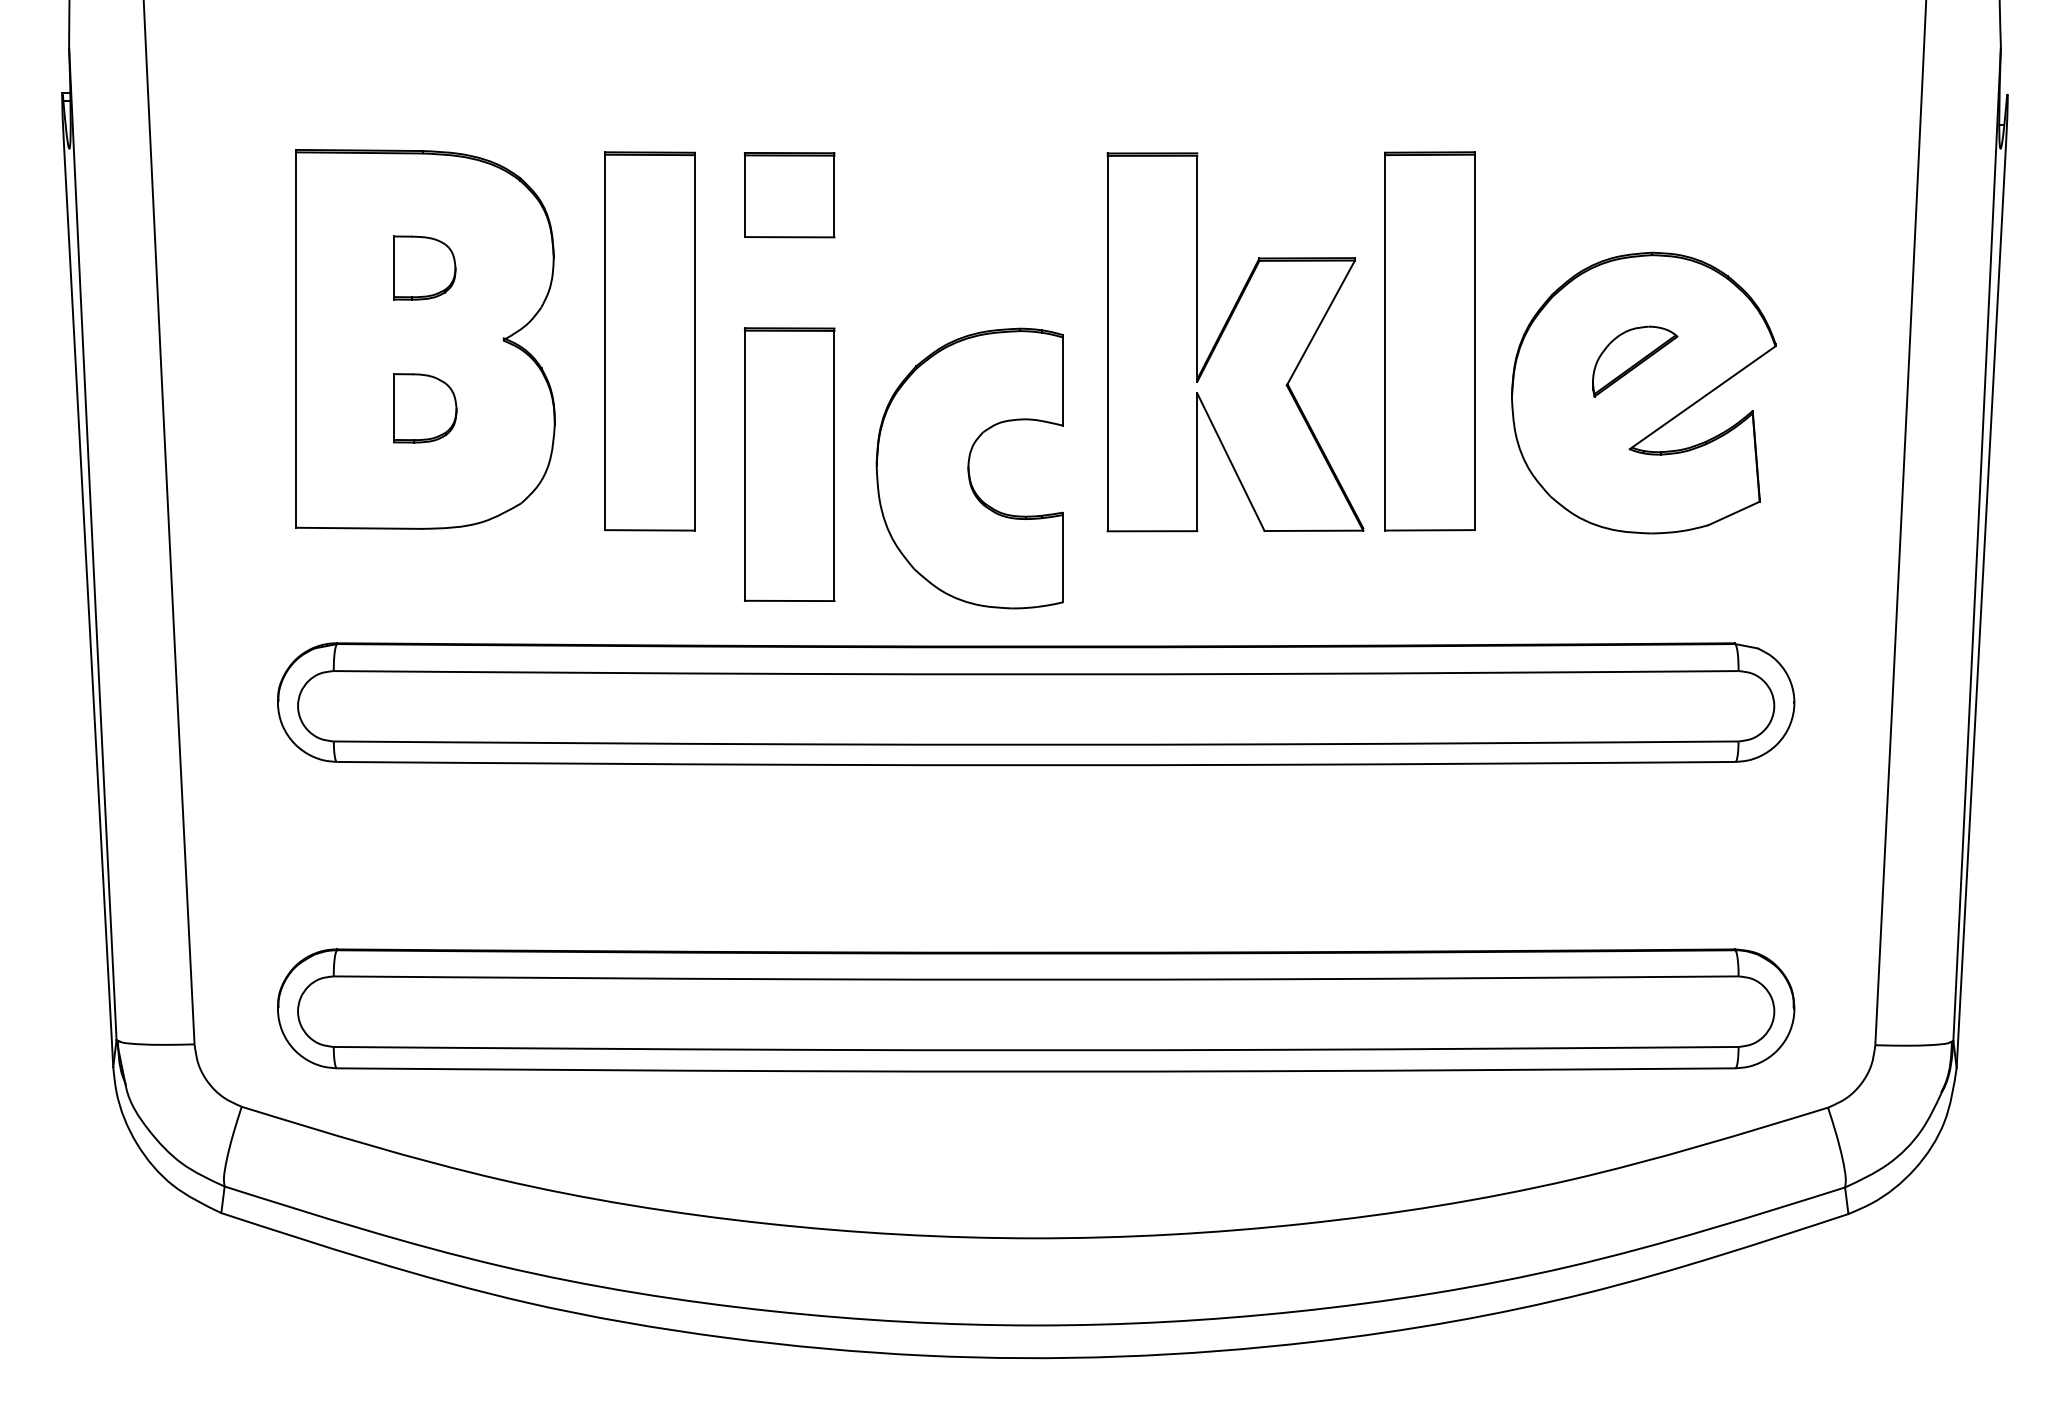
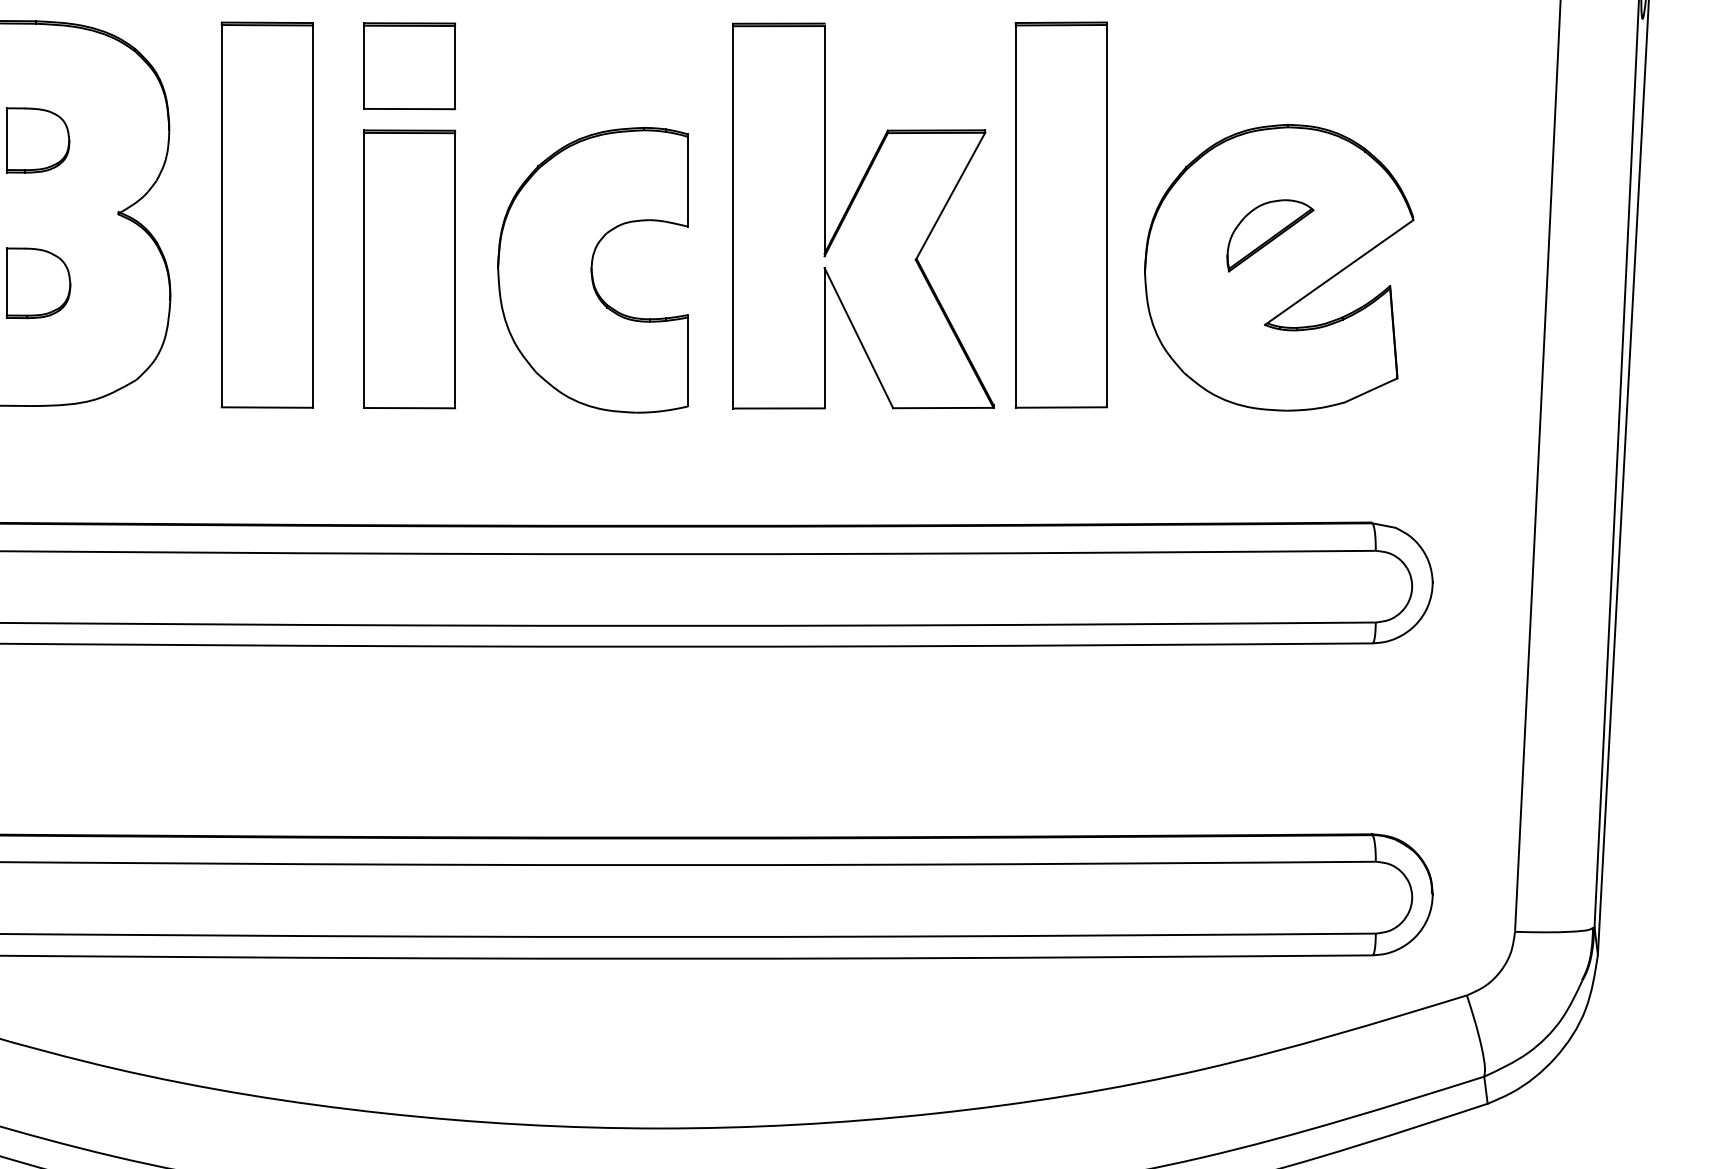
part: (789, 464) -> (409, 269), moved
part: (969, 468) -> (592, 270), moved

